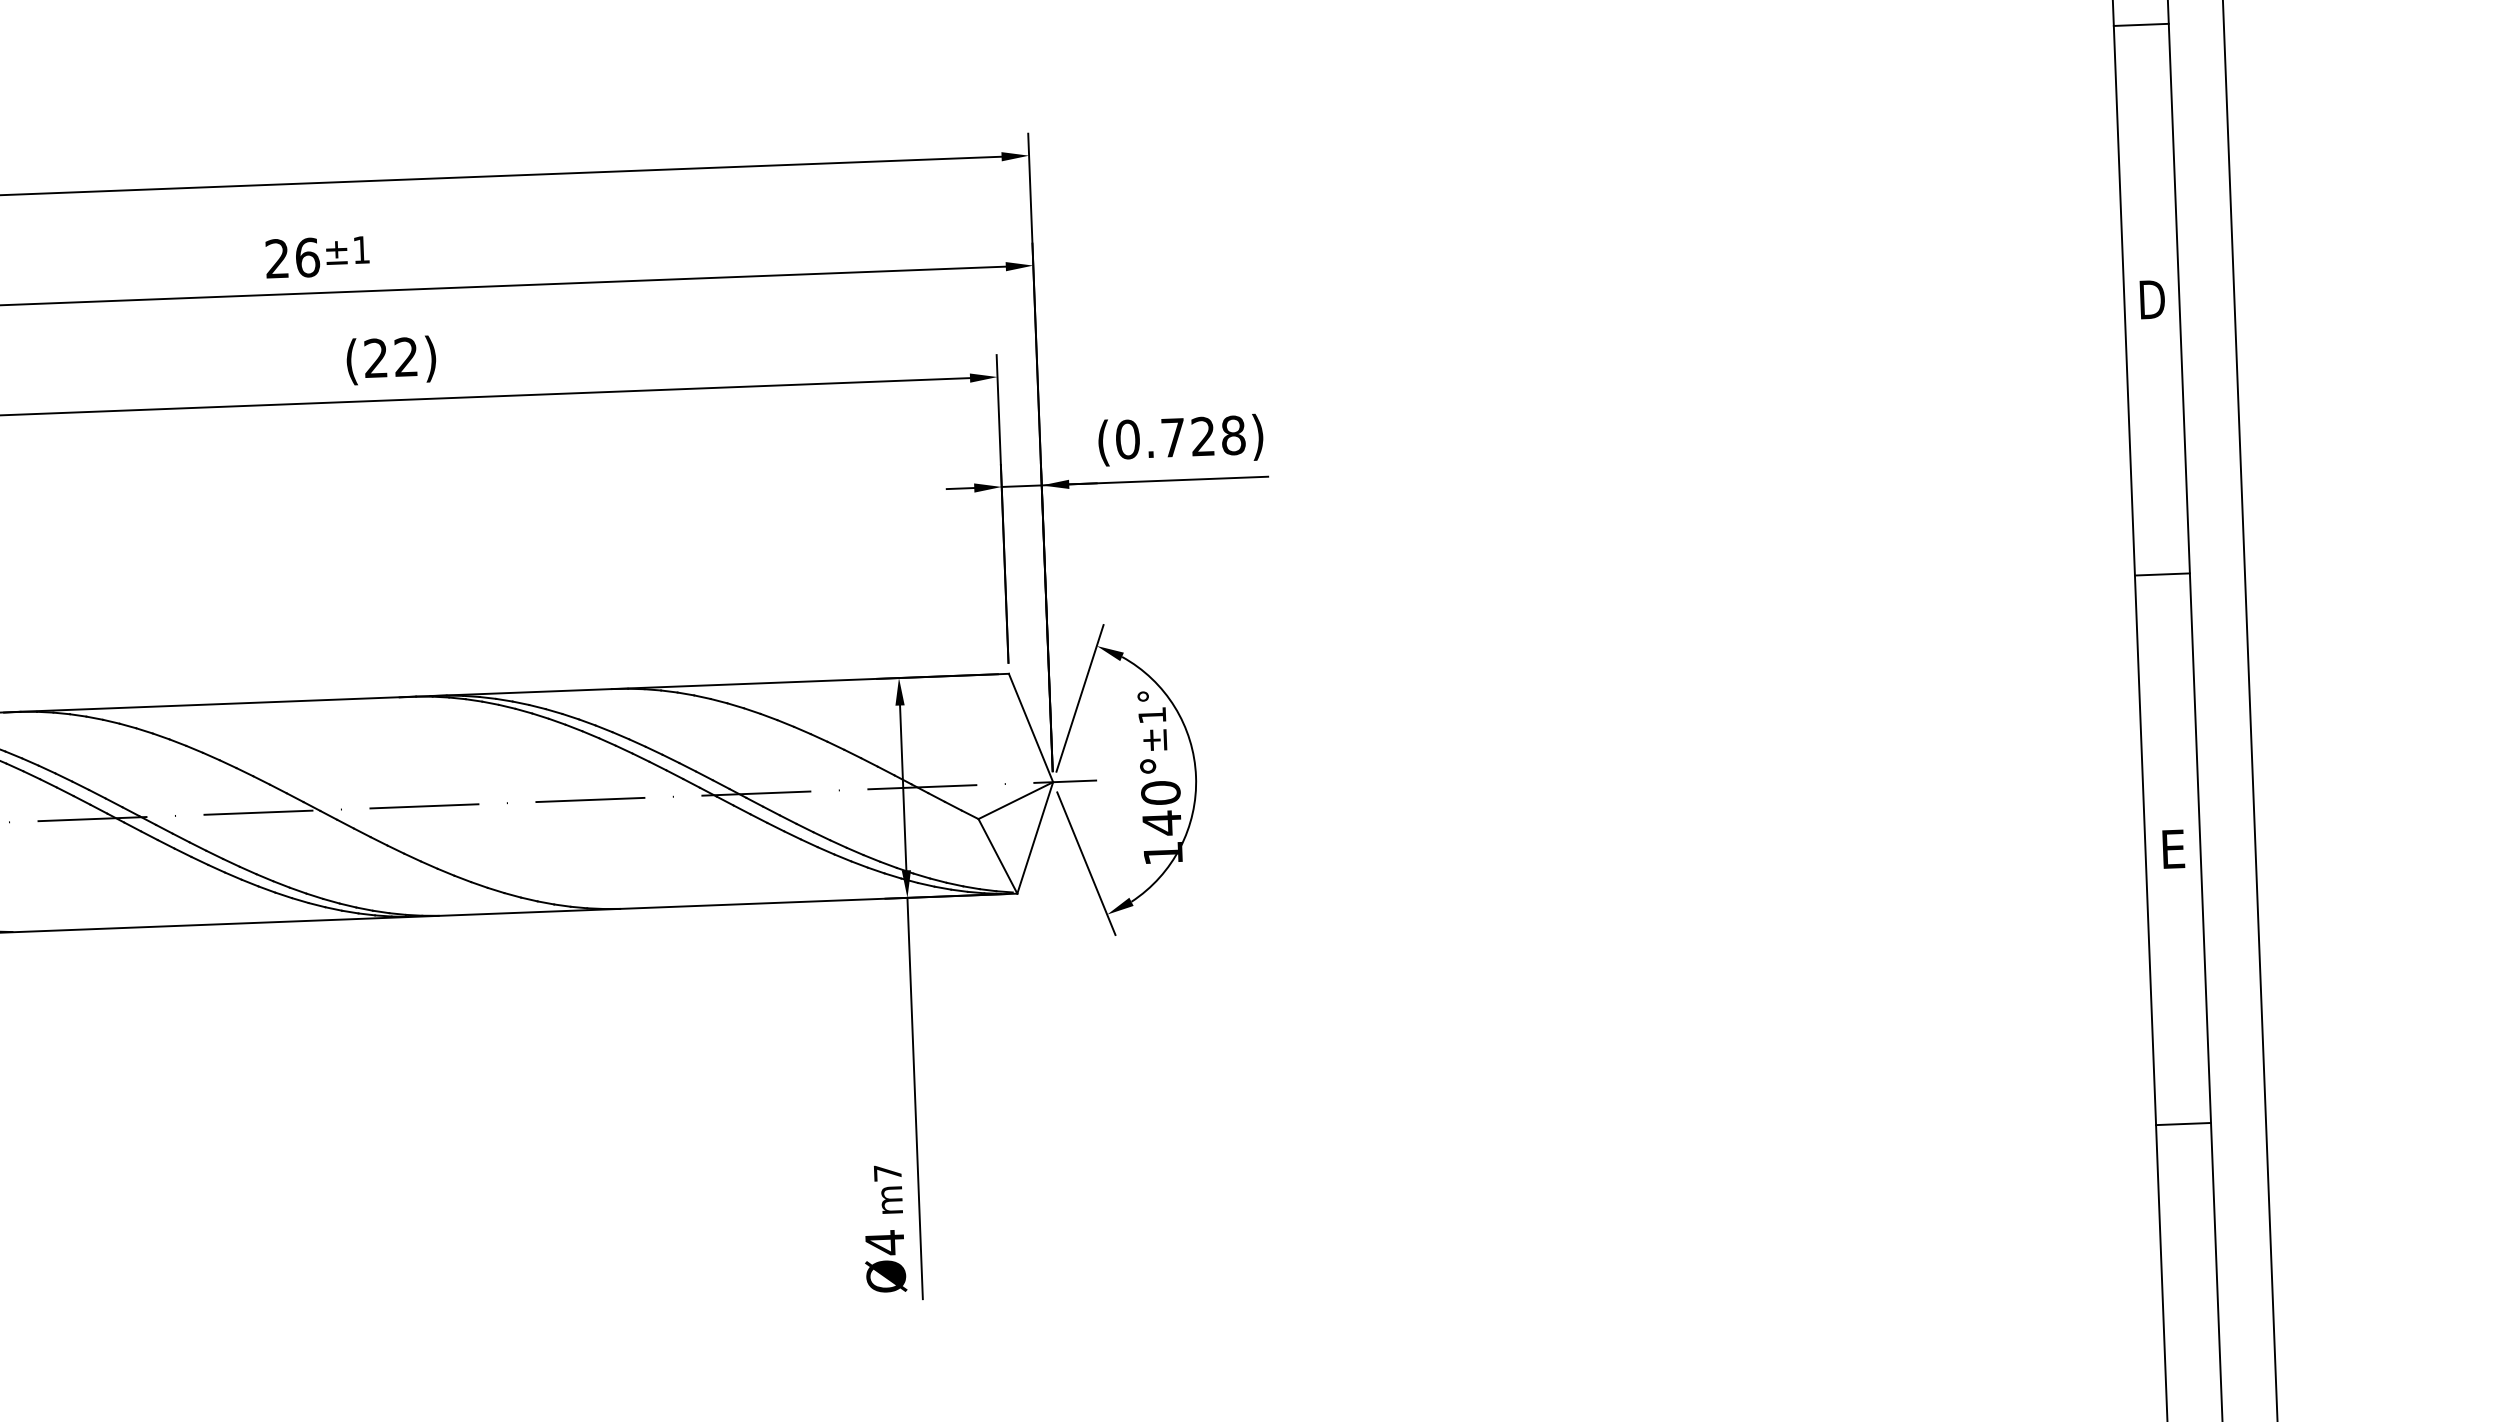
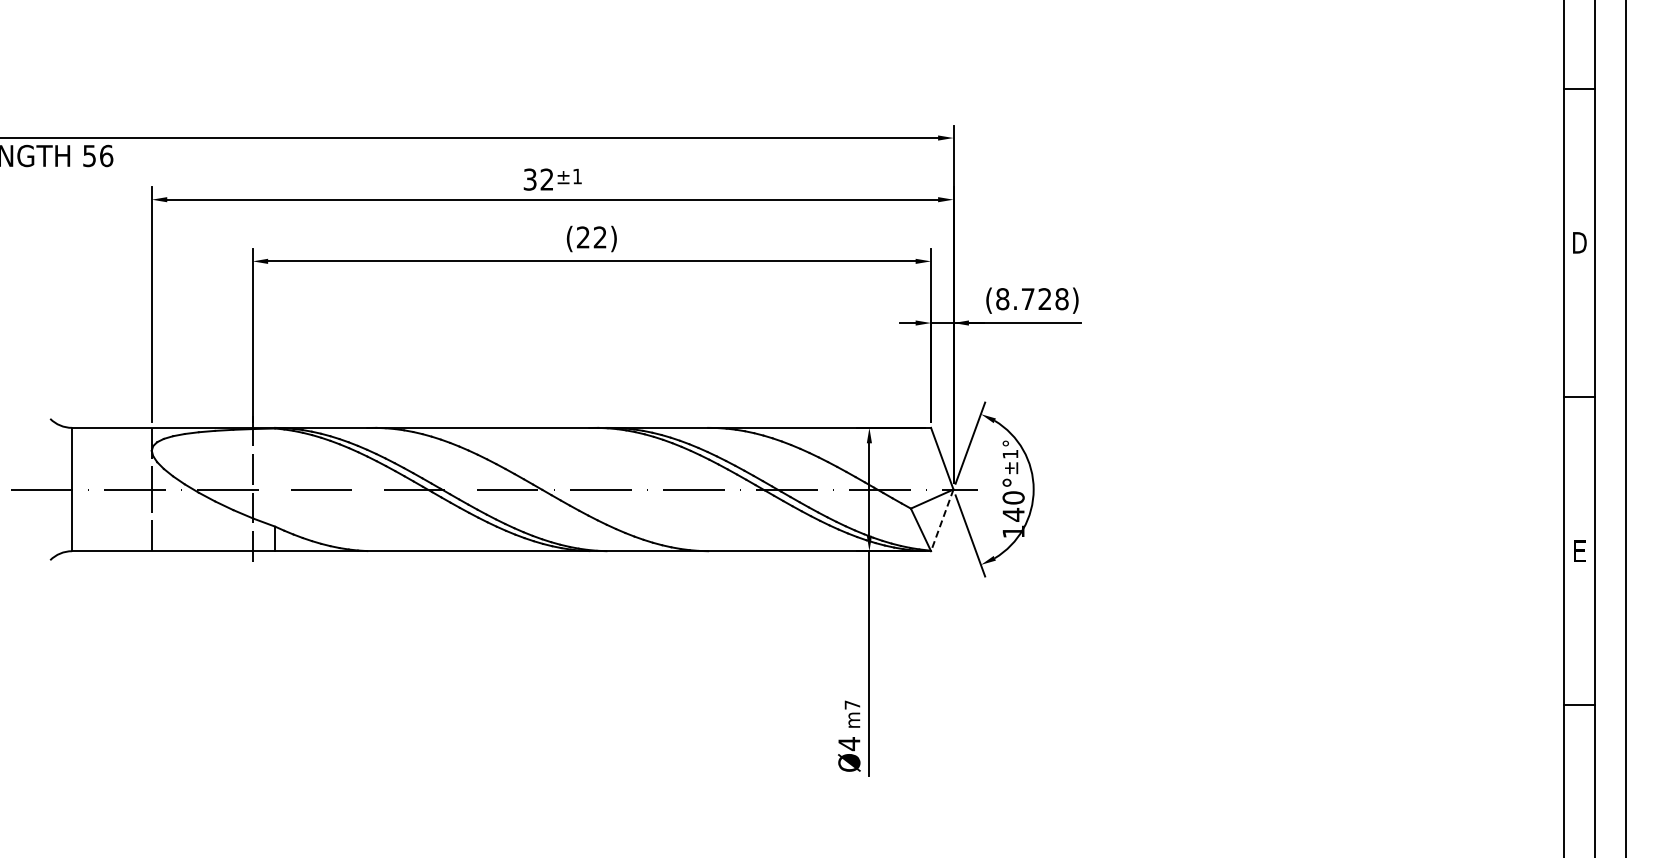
text: (292, 258) -> (538, 179), 26 -> 32
text: (1127, 438) -> (1002, 298), (0.728) -> (8.728)
line: (1035, 838) -> (942, 520), solid -> dashed

